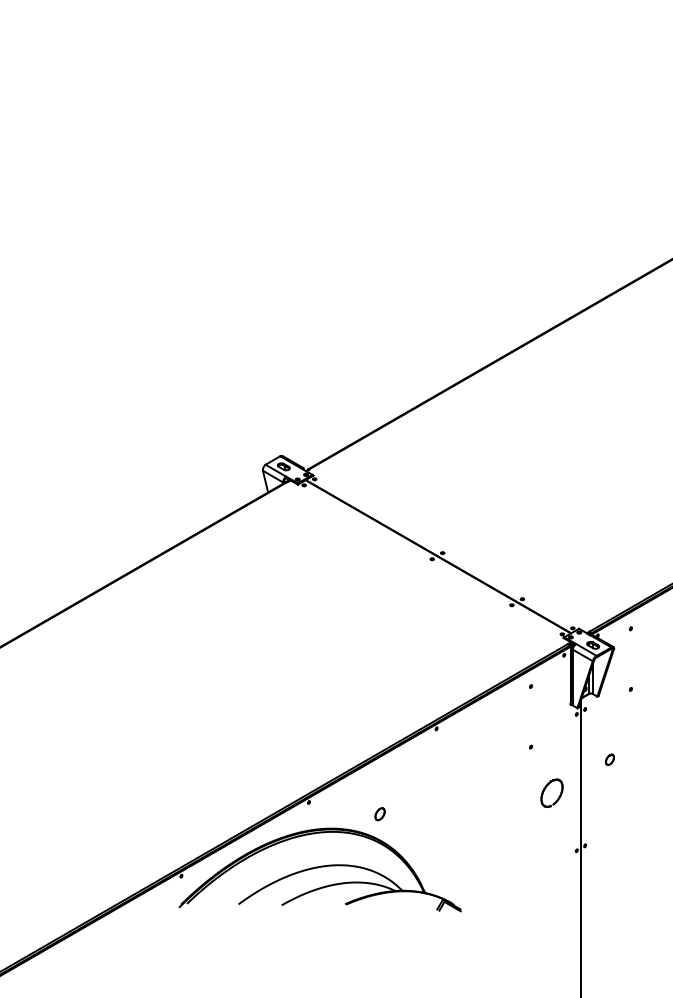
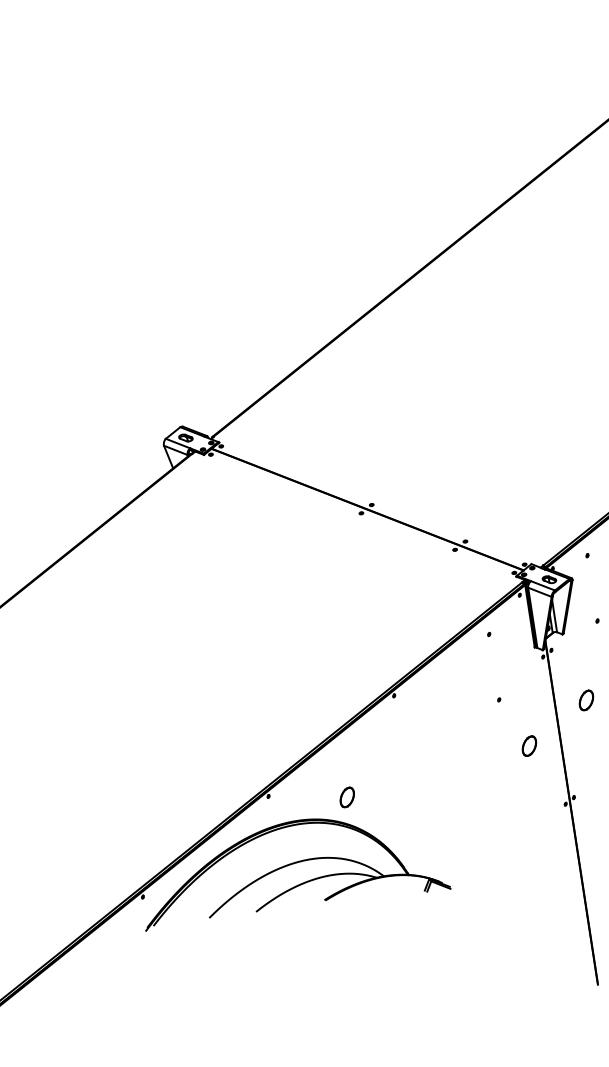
part: (609, 759) -> (585, 700), size x1.67
part: (551, 792) -> (528, 745), size x0.62
part: (379, 813) -> (346, 796), size x1.43

